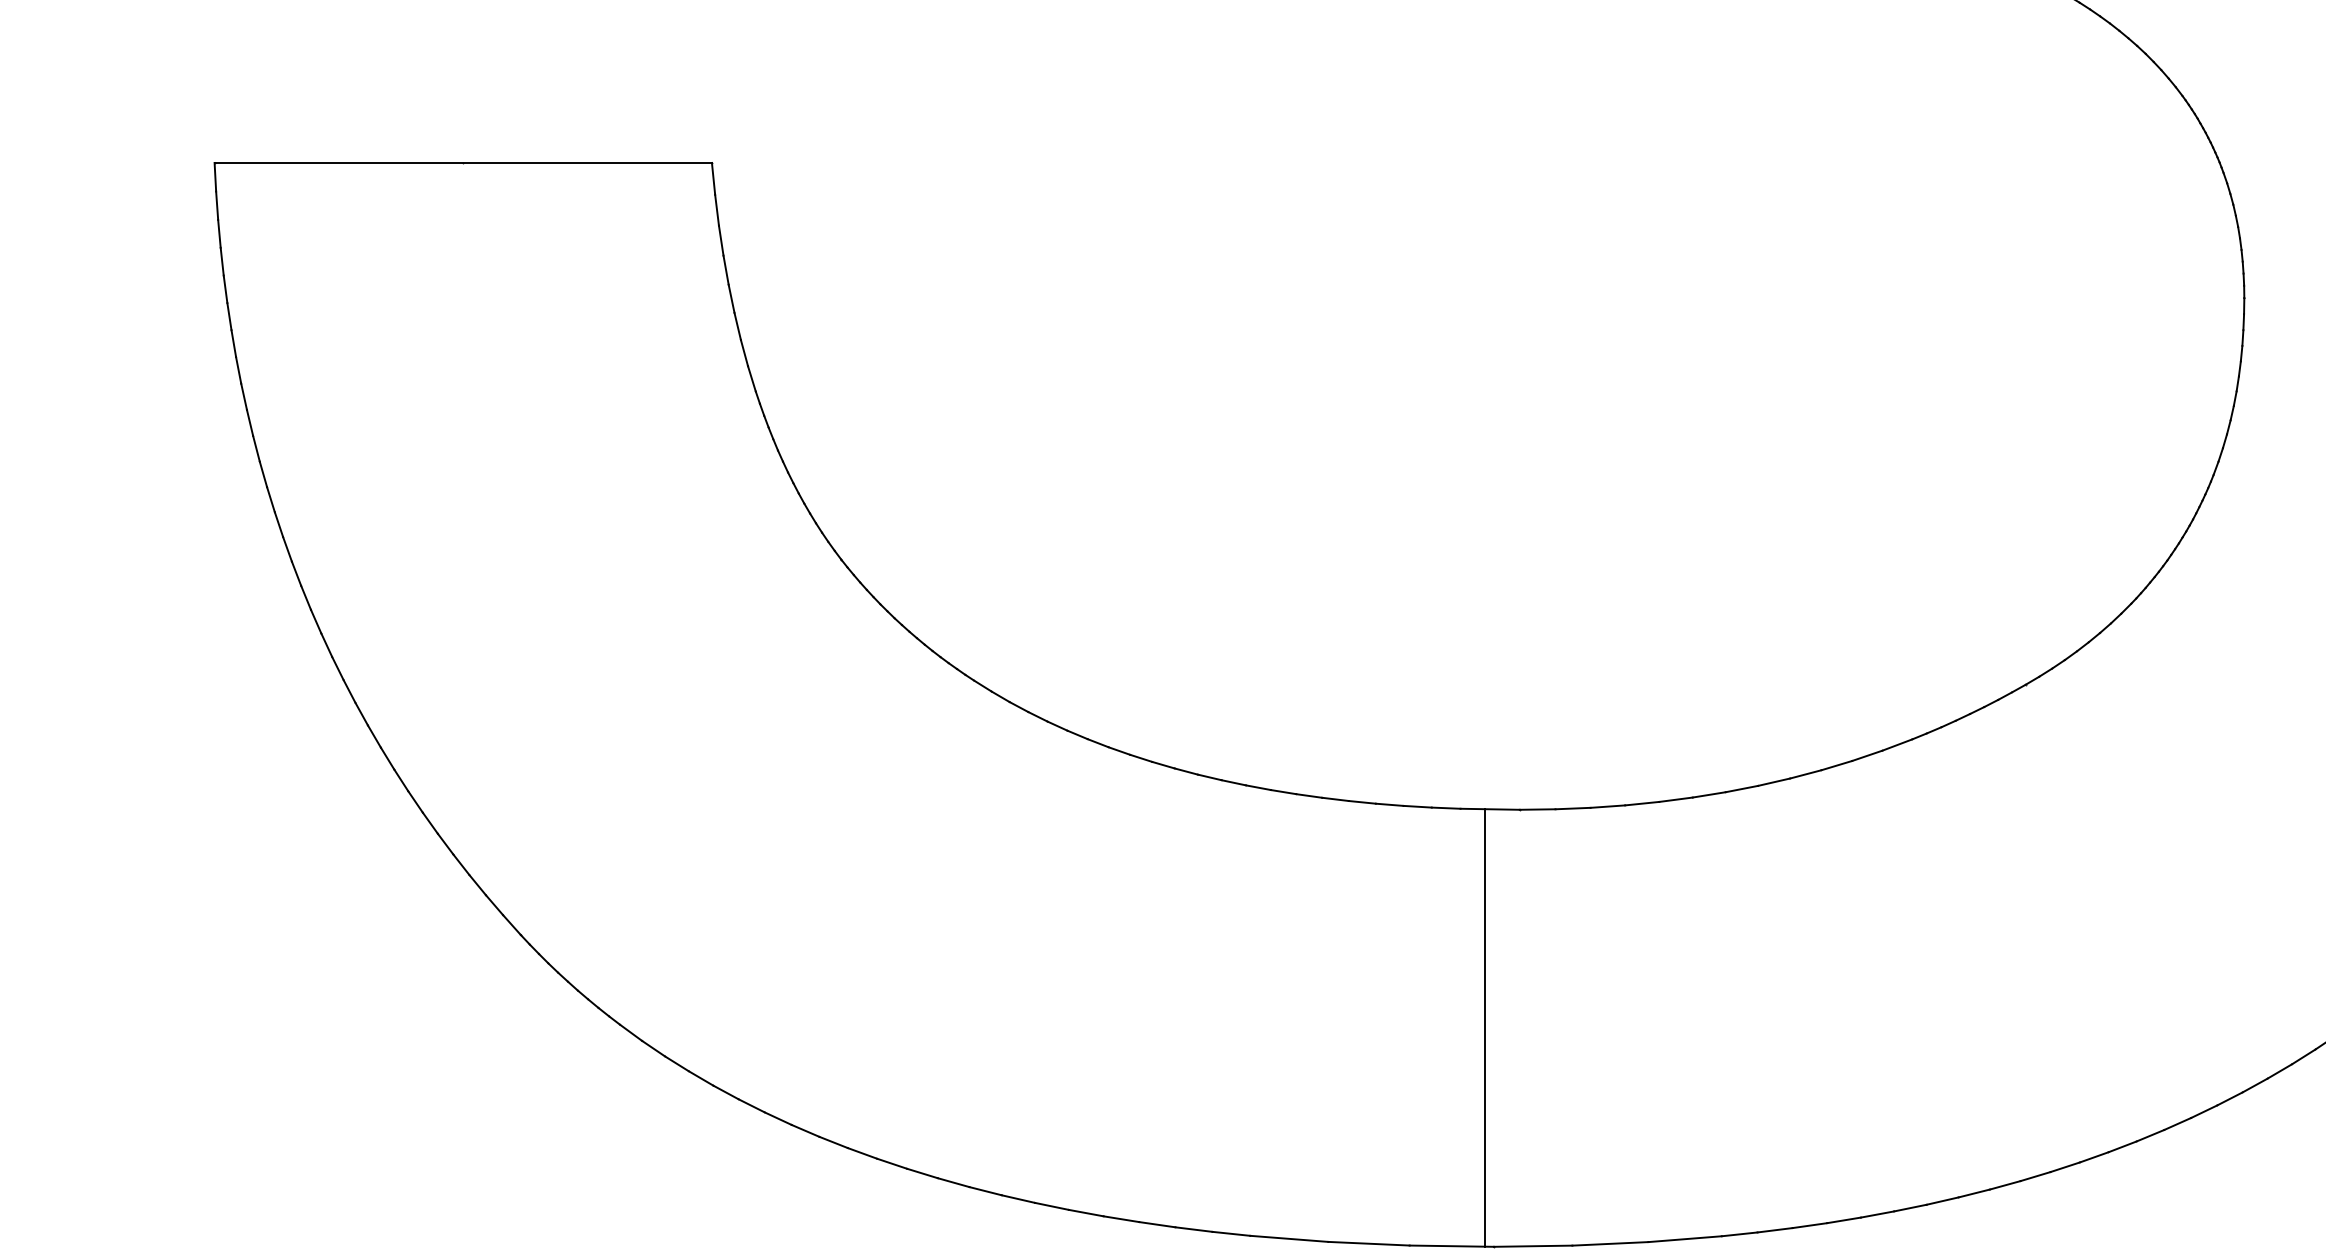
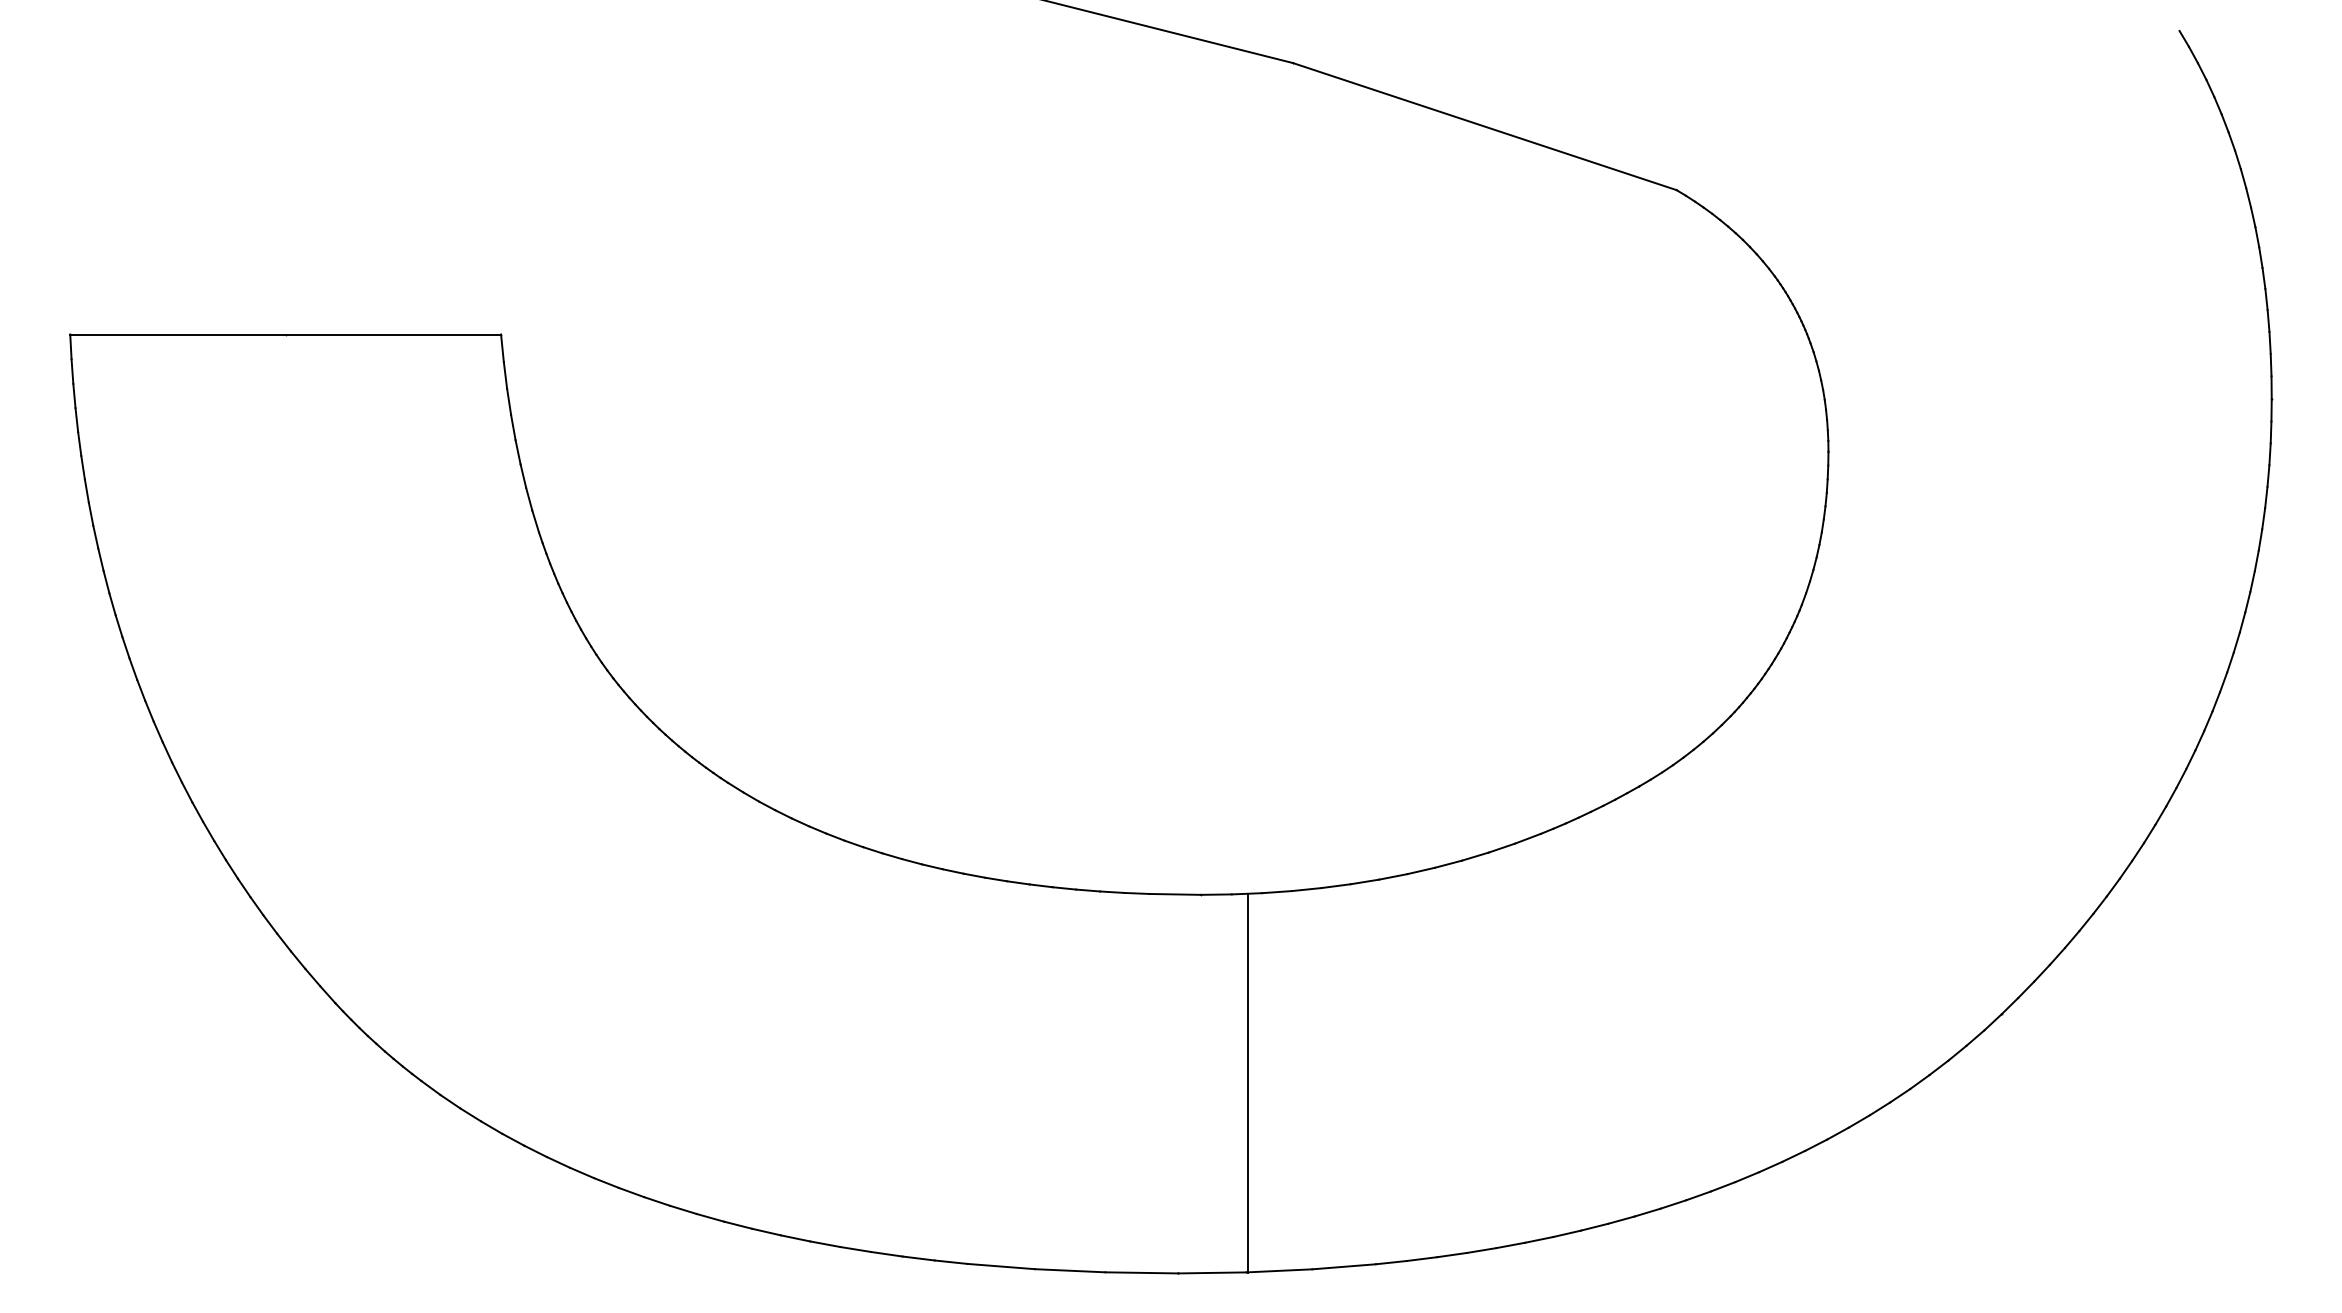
line: (1485, 1027) -> (1248, 1083), moved

